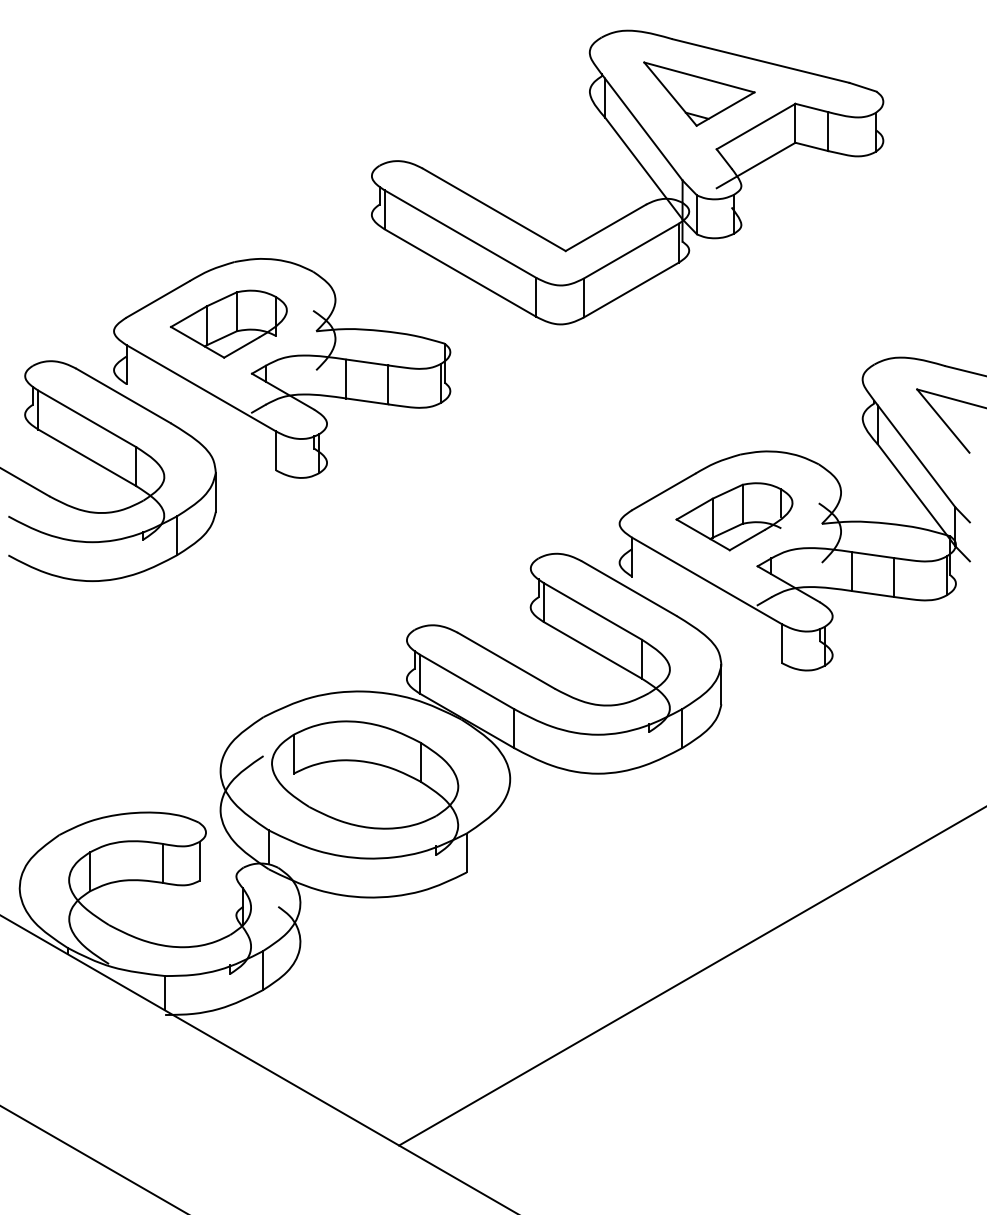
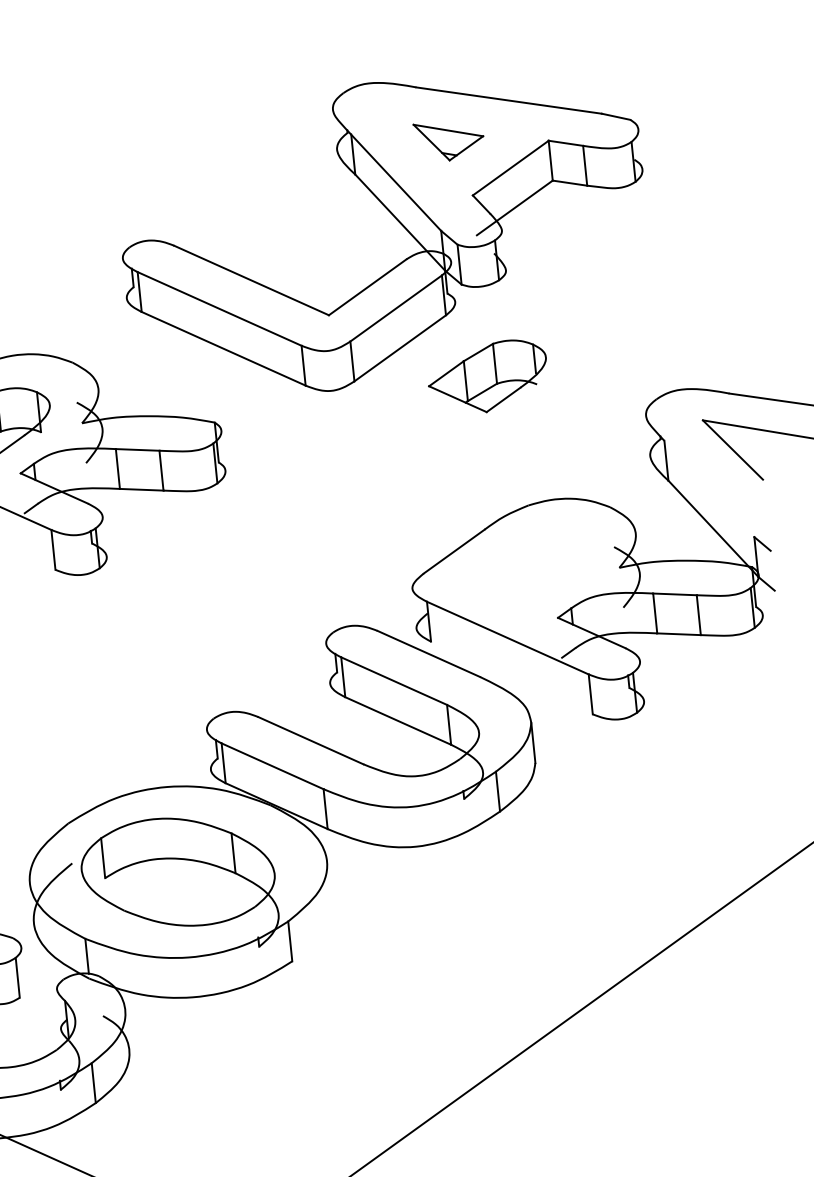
part: (699, 93) -> (449, 140), size x0.6
line: (916, 456) -> (709, 489), removed
part: (734, 516) -> (487, 377), moved

